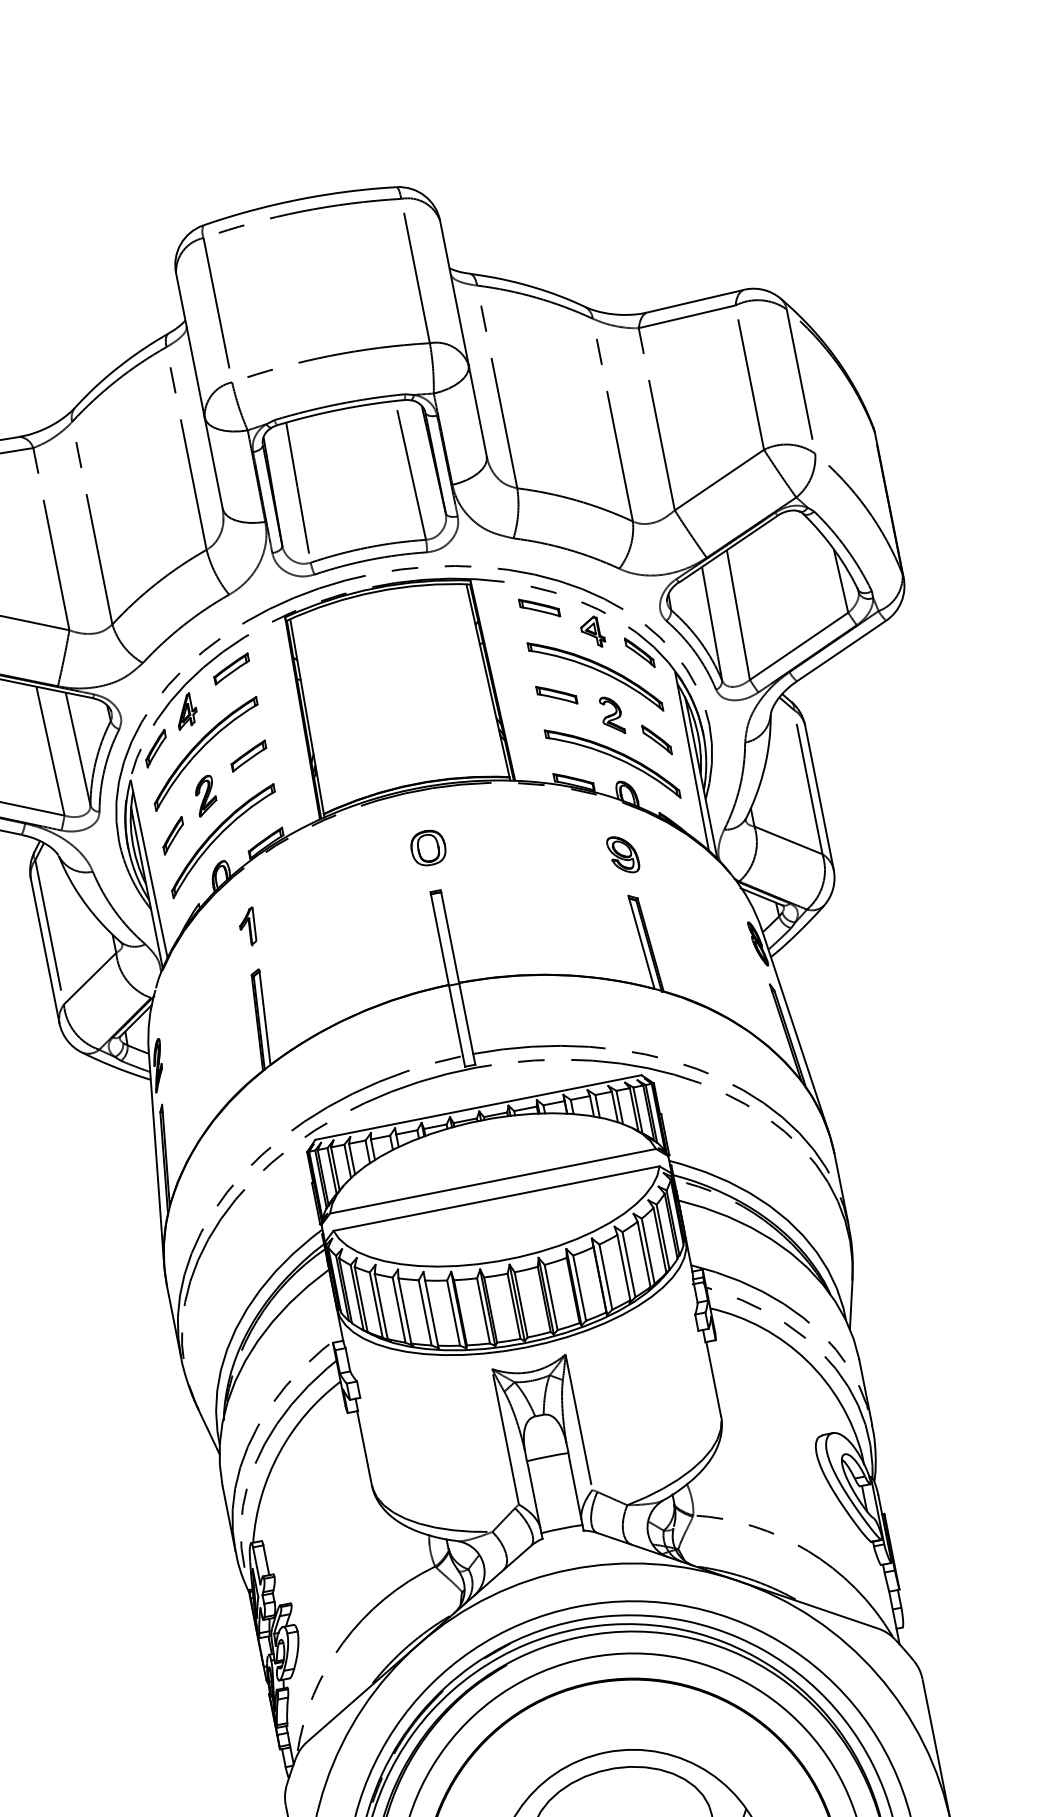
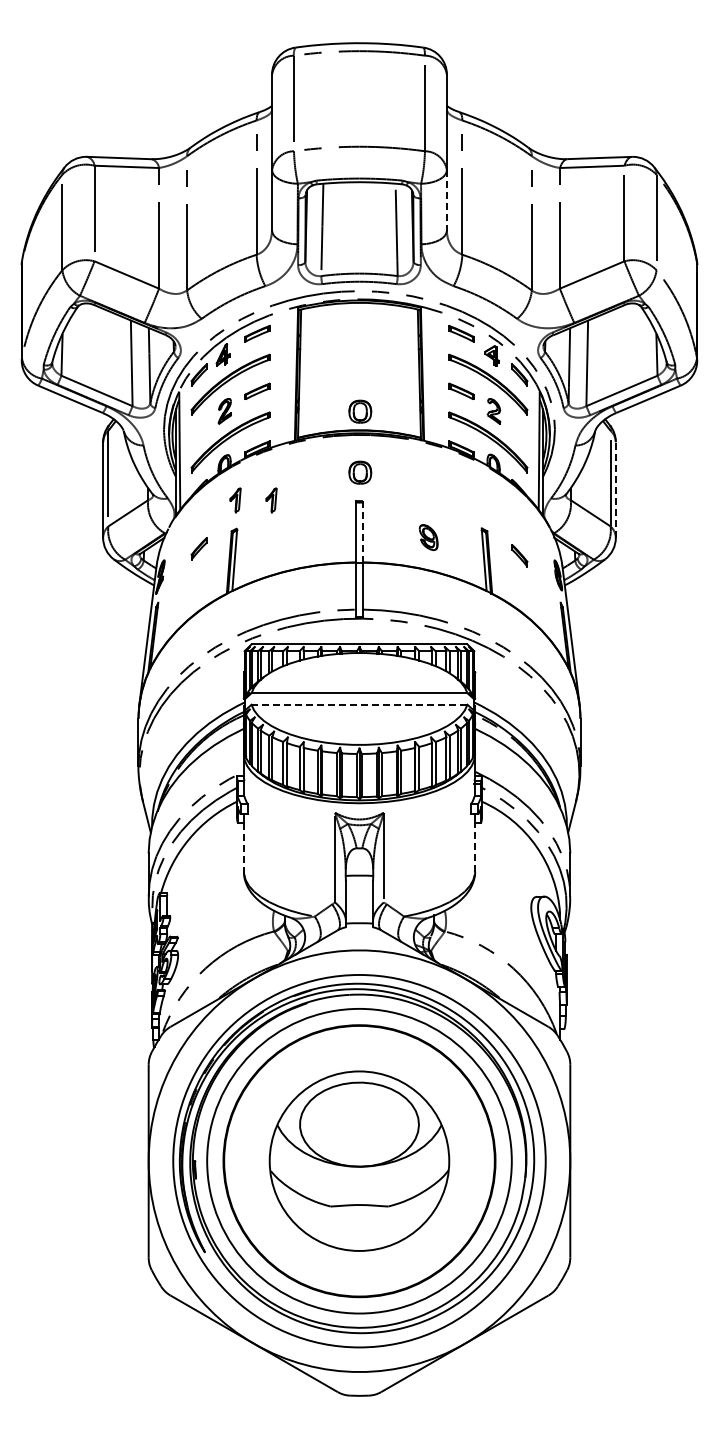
line: (477, 411) -> (446, 200), solid -> dashed
part: (656, 739) -> (519, 555), moved
part: (410, 755) -> (360, 411), added
line: (818, 797) -> (615, 489), solid -> dashed
part: (171, 835) -> (198, 548), moved
part: (623, 854) -> (428, 537), moved
part: (302, 916) -> (271, 500), added
line: (449, 936) -> (362, 531), solid -> dashed
line: (496, 1198) -> (359, 704), solid -> dashed
line: (714, 1378) -> (475, 846), solid -> dashed
line: (364, 1448) -> (243, 847), solid -> dashed

